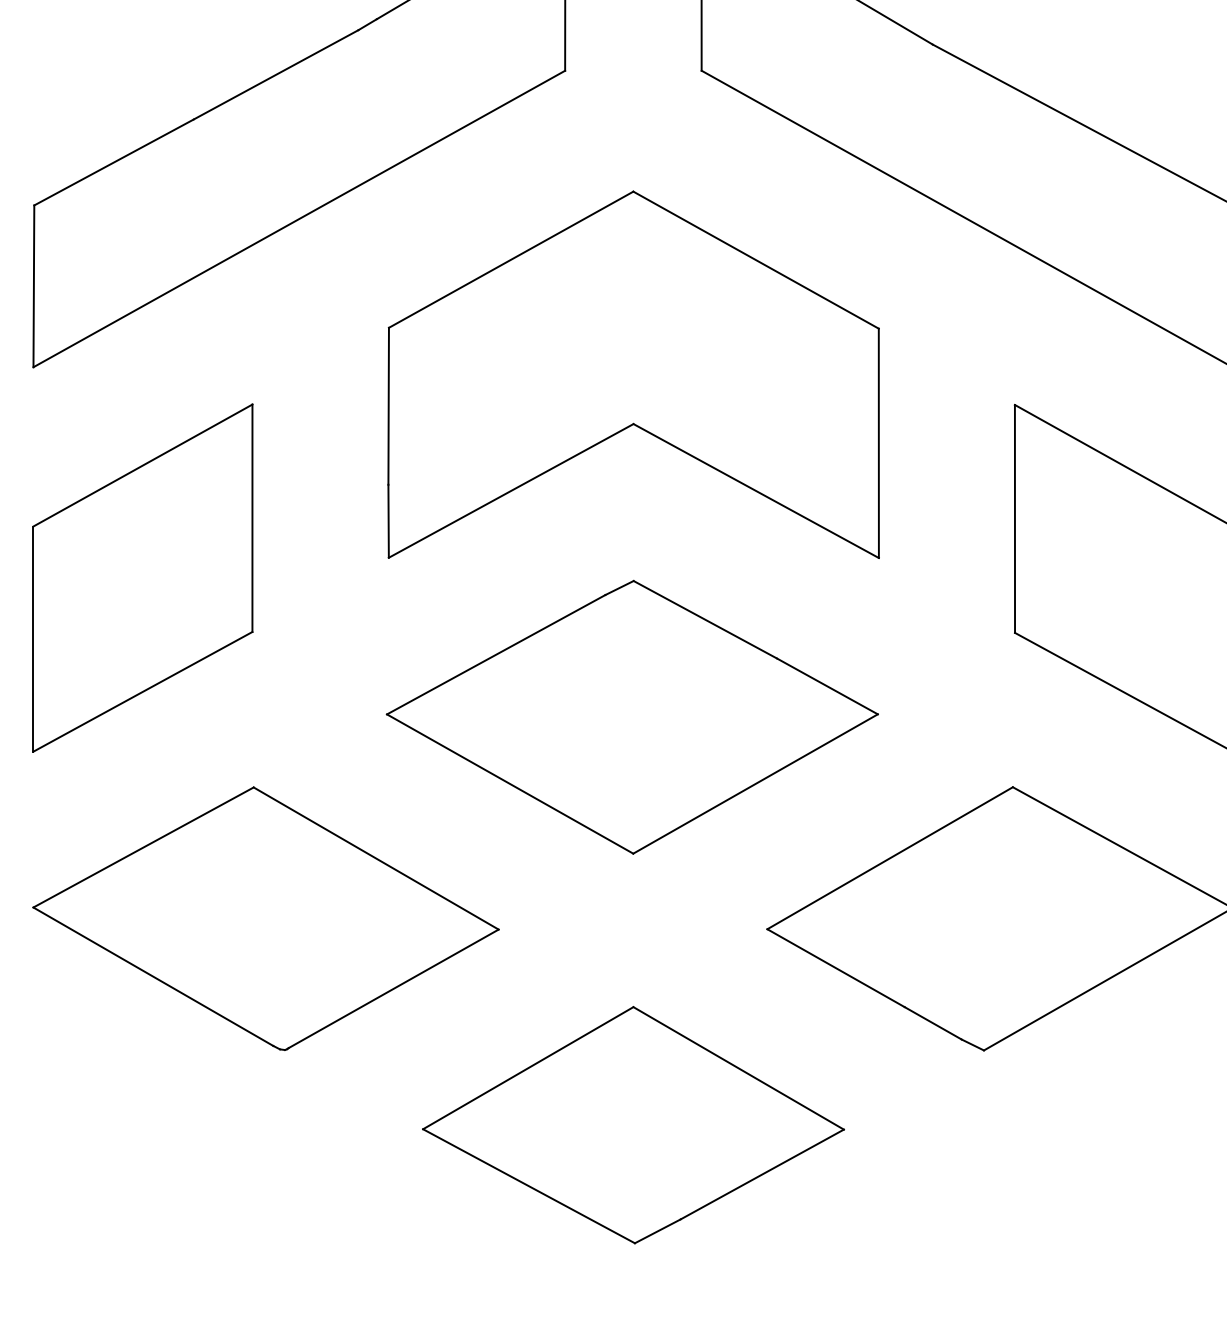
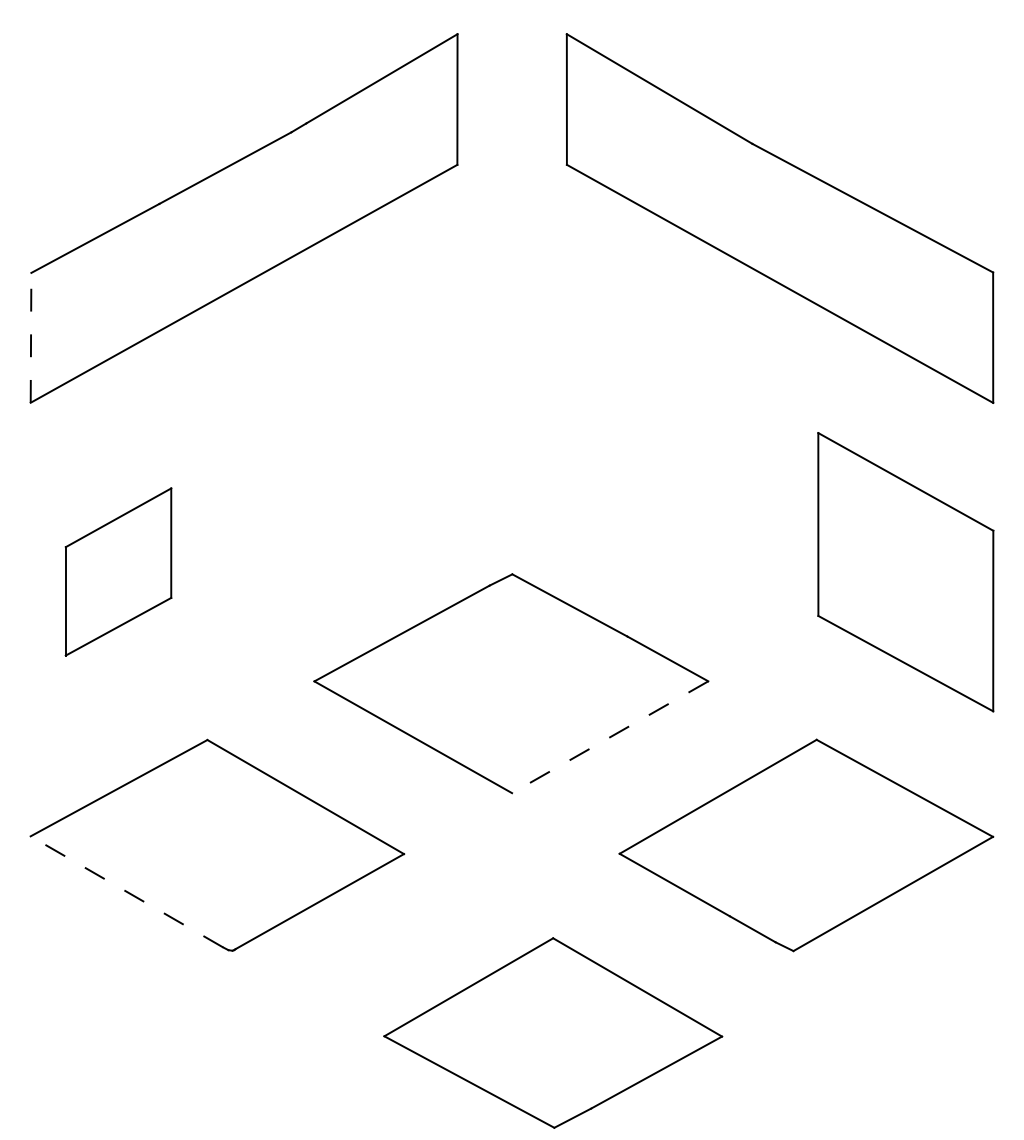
line: (34, 285) -> (31, 337), solid -> dashed
part: (633, 374) -> (512, 408), removed
part: (142, 577) -> (118, 571), size x0.6
line: (755, 784) -> (610, 737), solid -> dashed
line: (152, 976) -> (126, 891), solid -> dashed
part: (633, 1124) -> (553, 1032), moved

